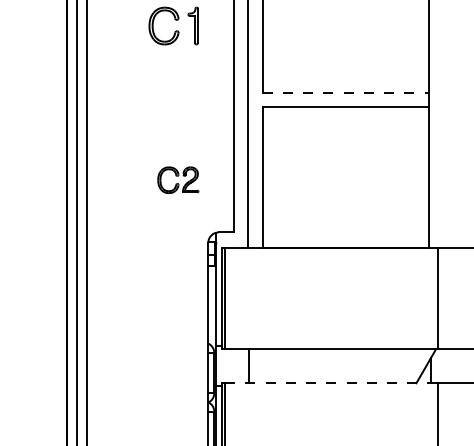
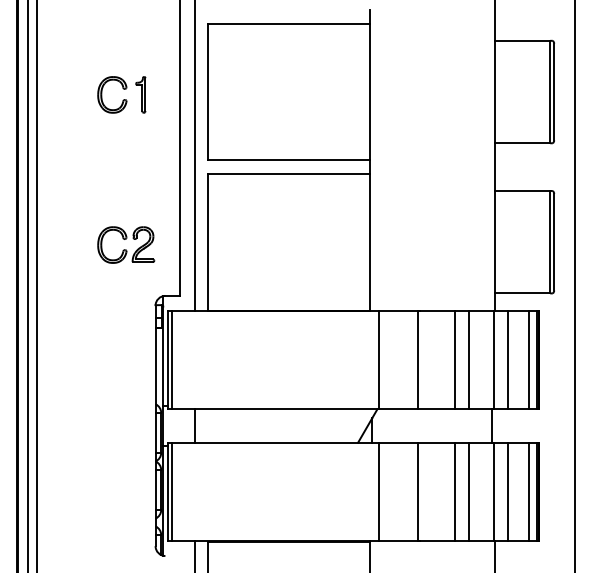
line: (345, 93) -> (289, 160), dashed -> solid
part: (178, 179) -> (126, 244), size x1.43
line: (330, 383) -> (274, 442), dashed -> solid

